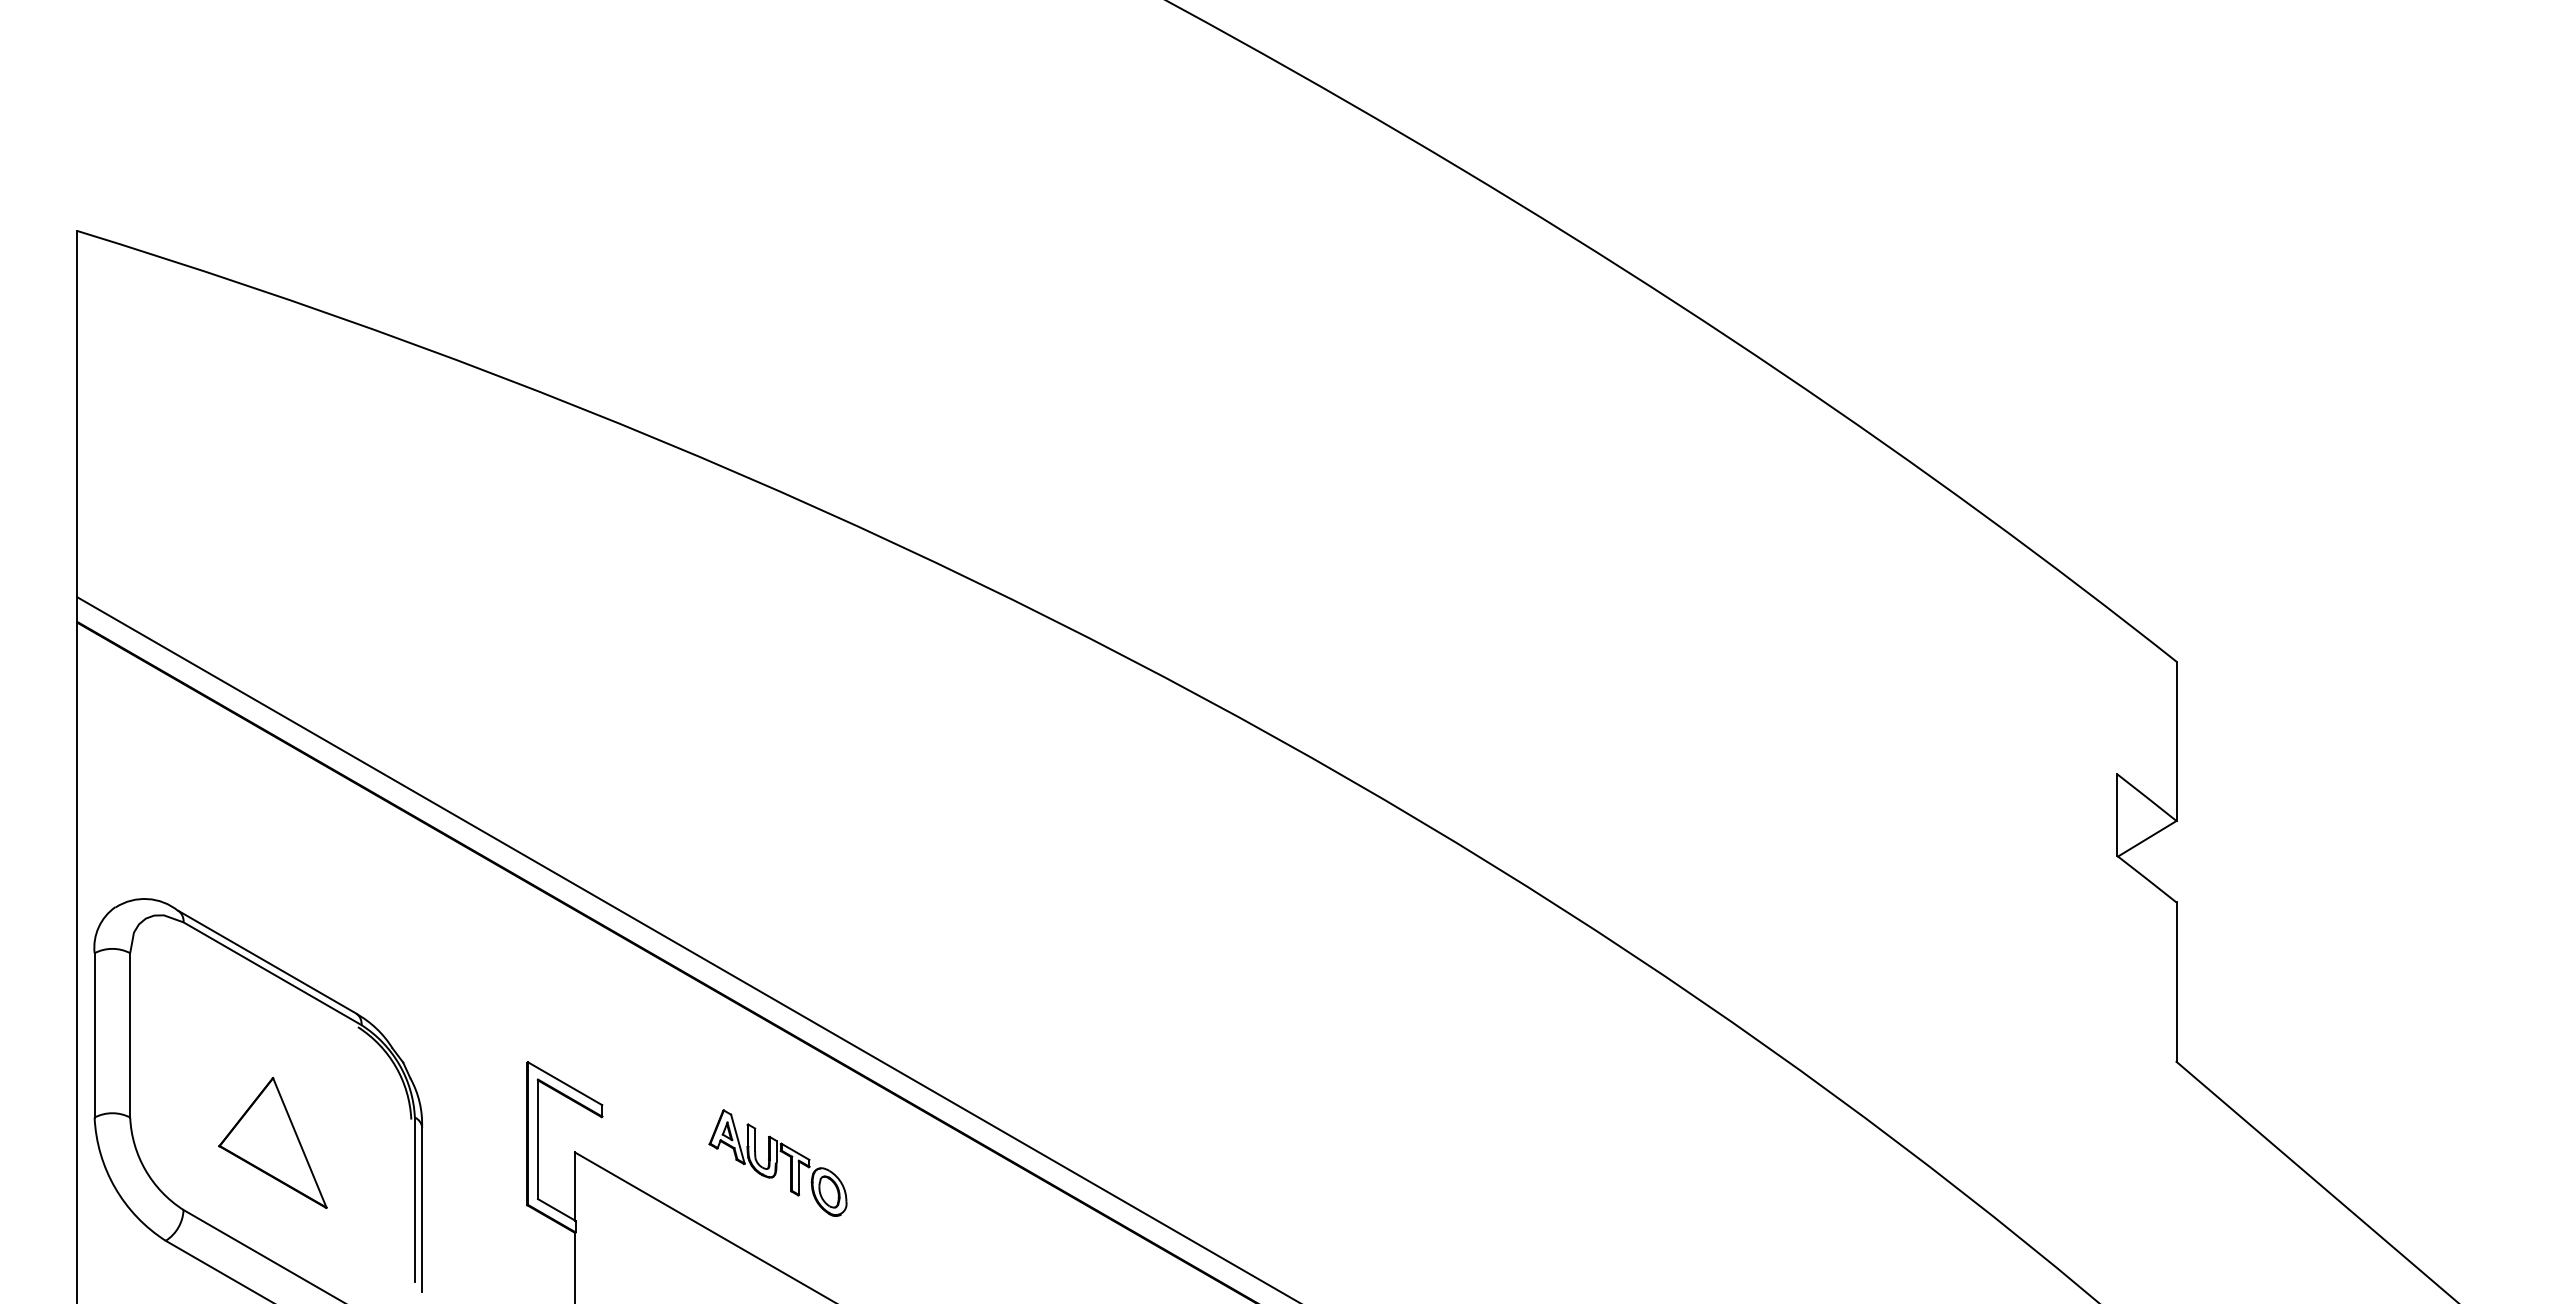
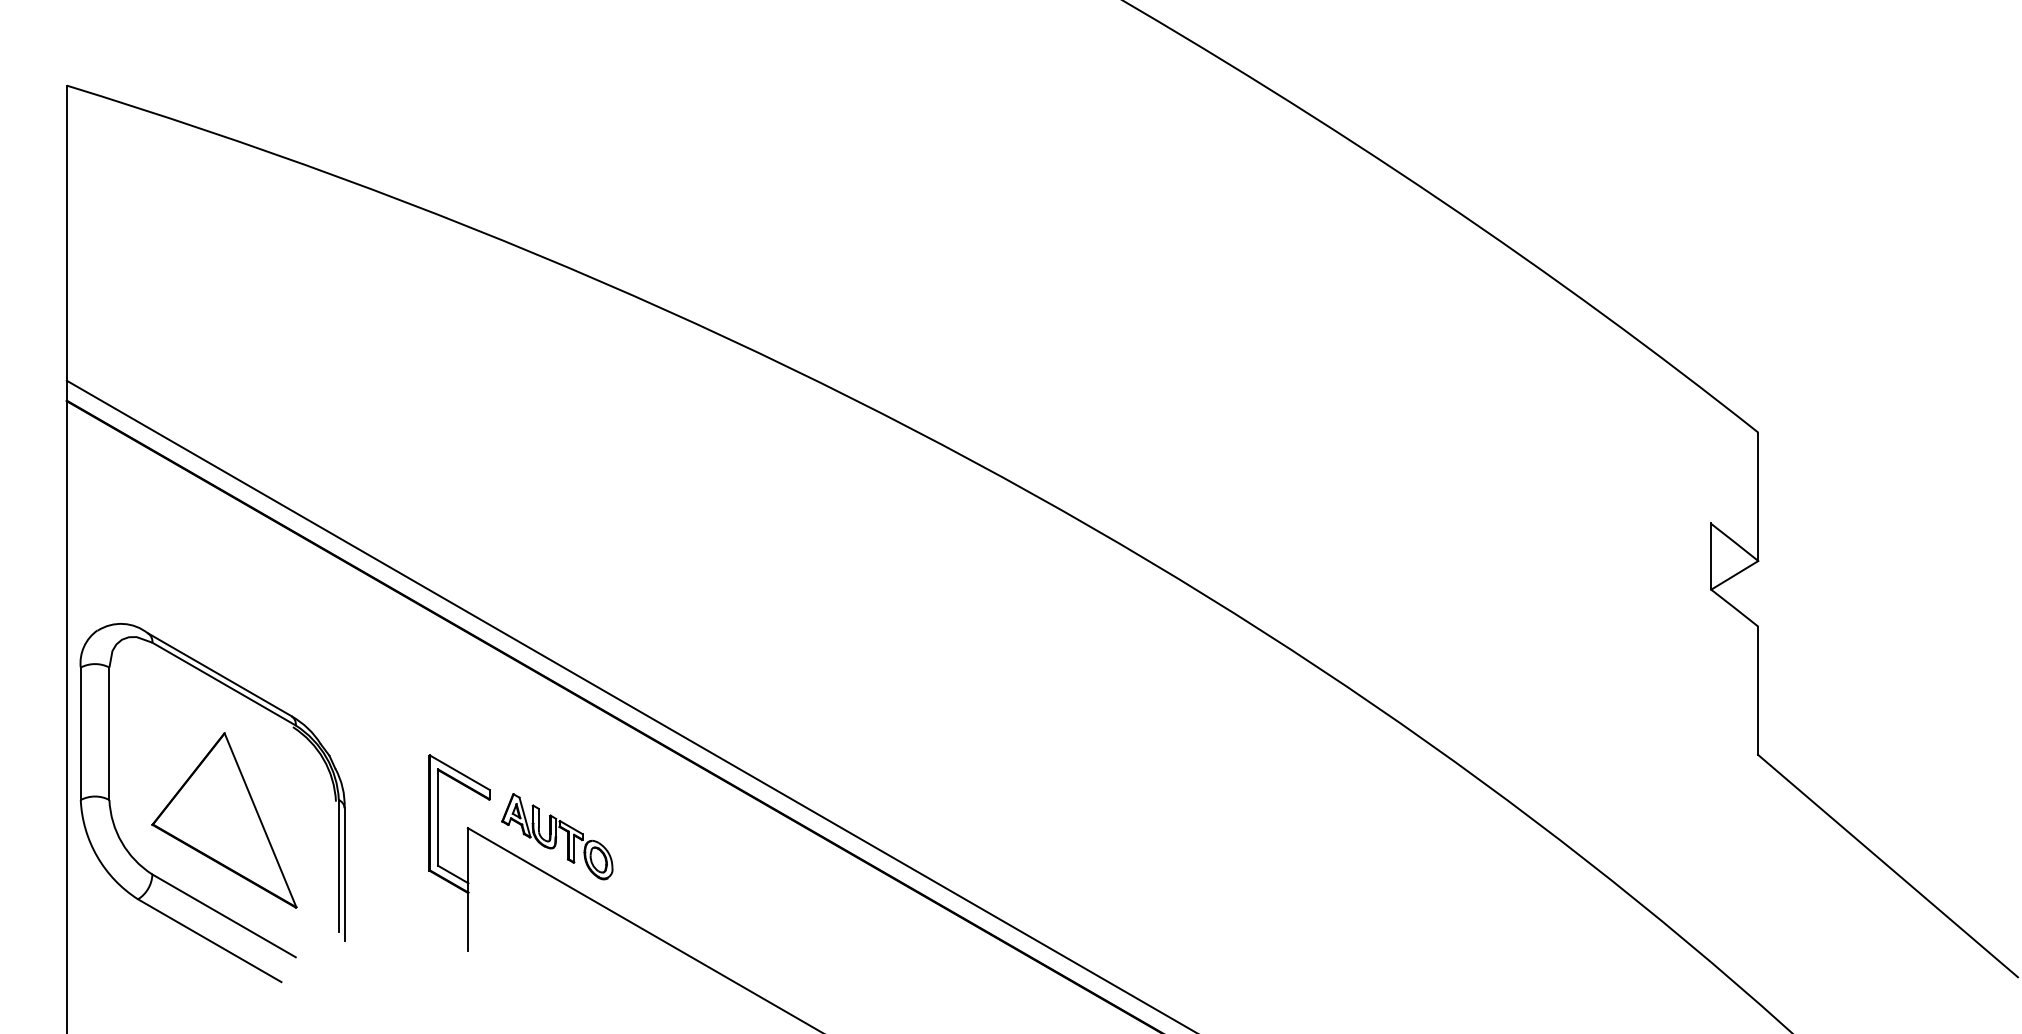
part: (272, 1142) -> (224, 820), size x1.67
part: (777, 1162) -> (556, 836), moved

